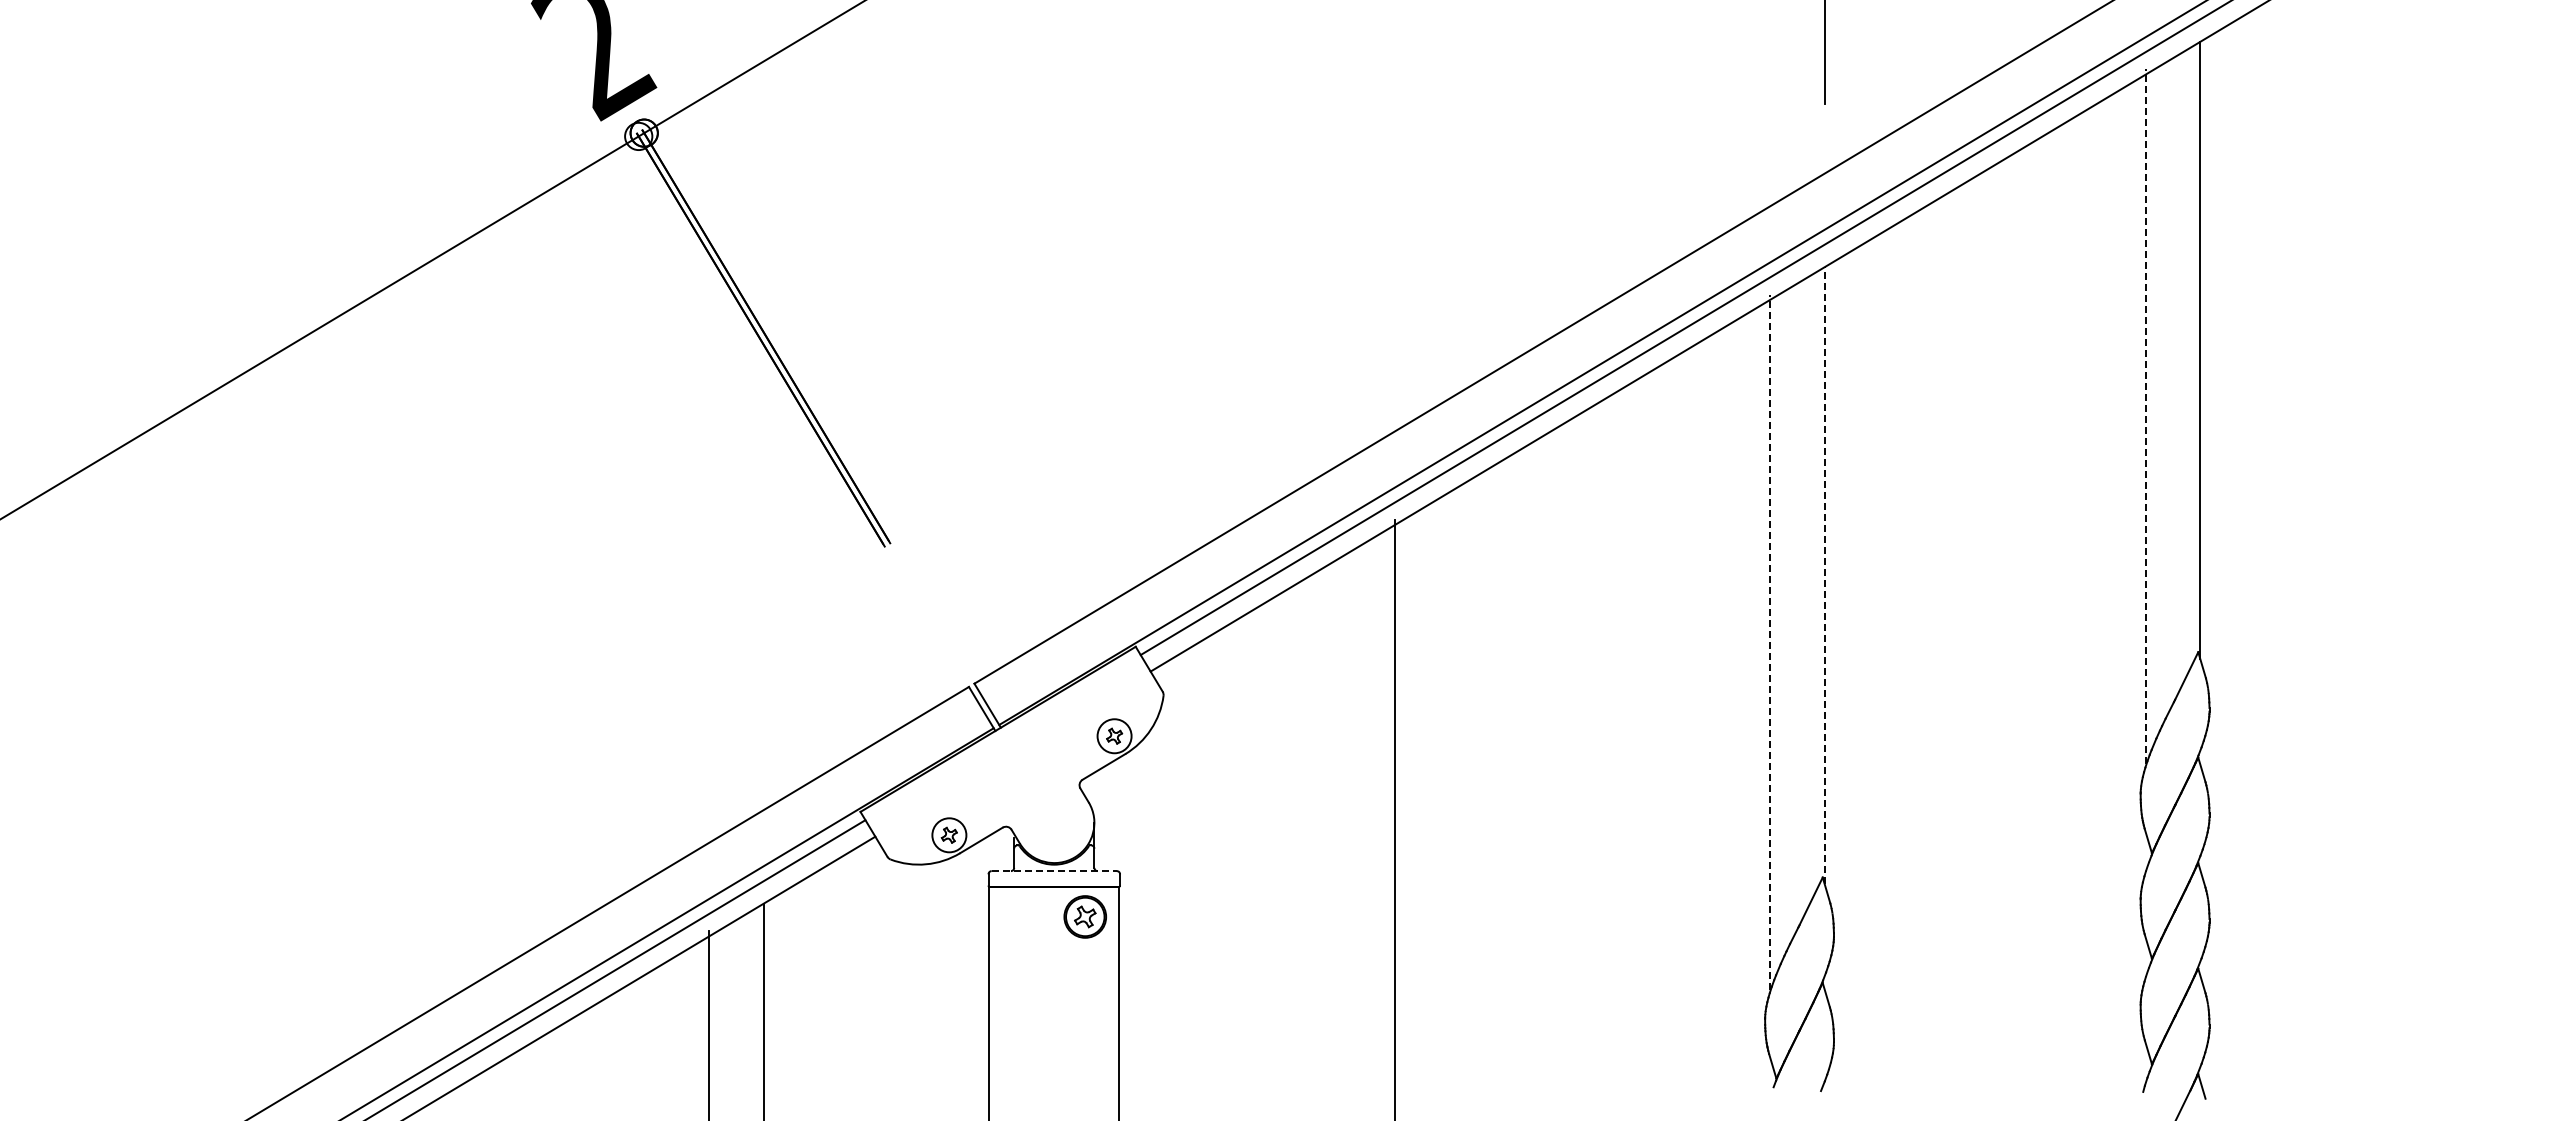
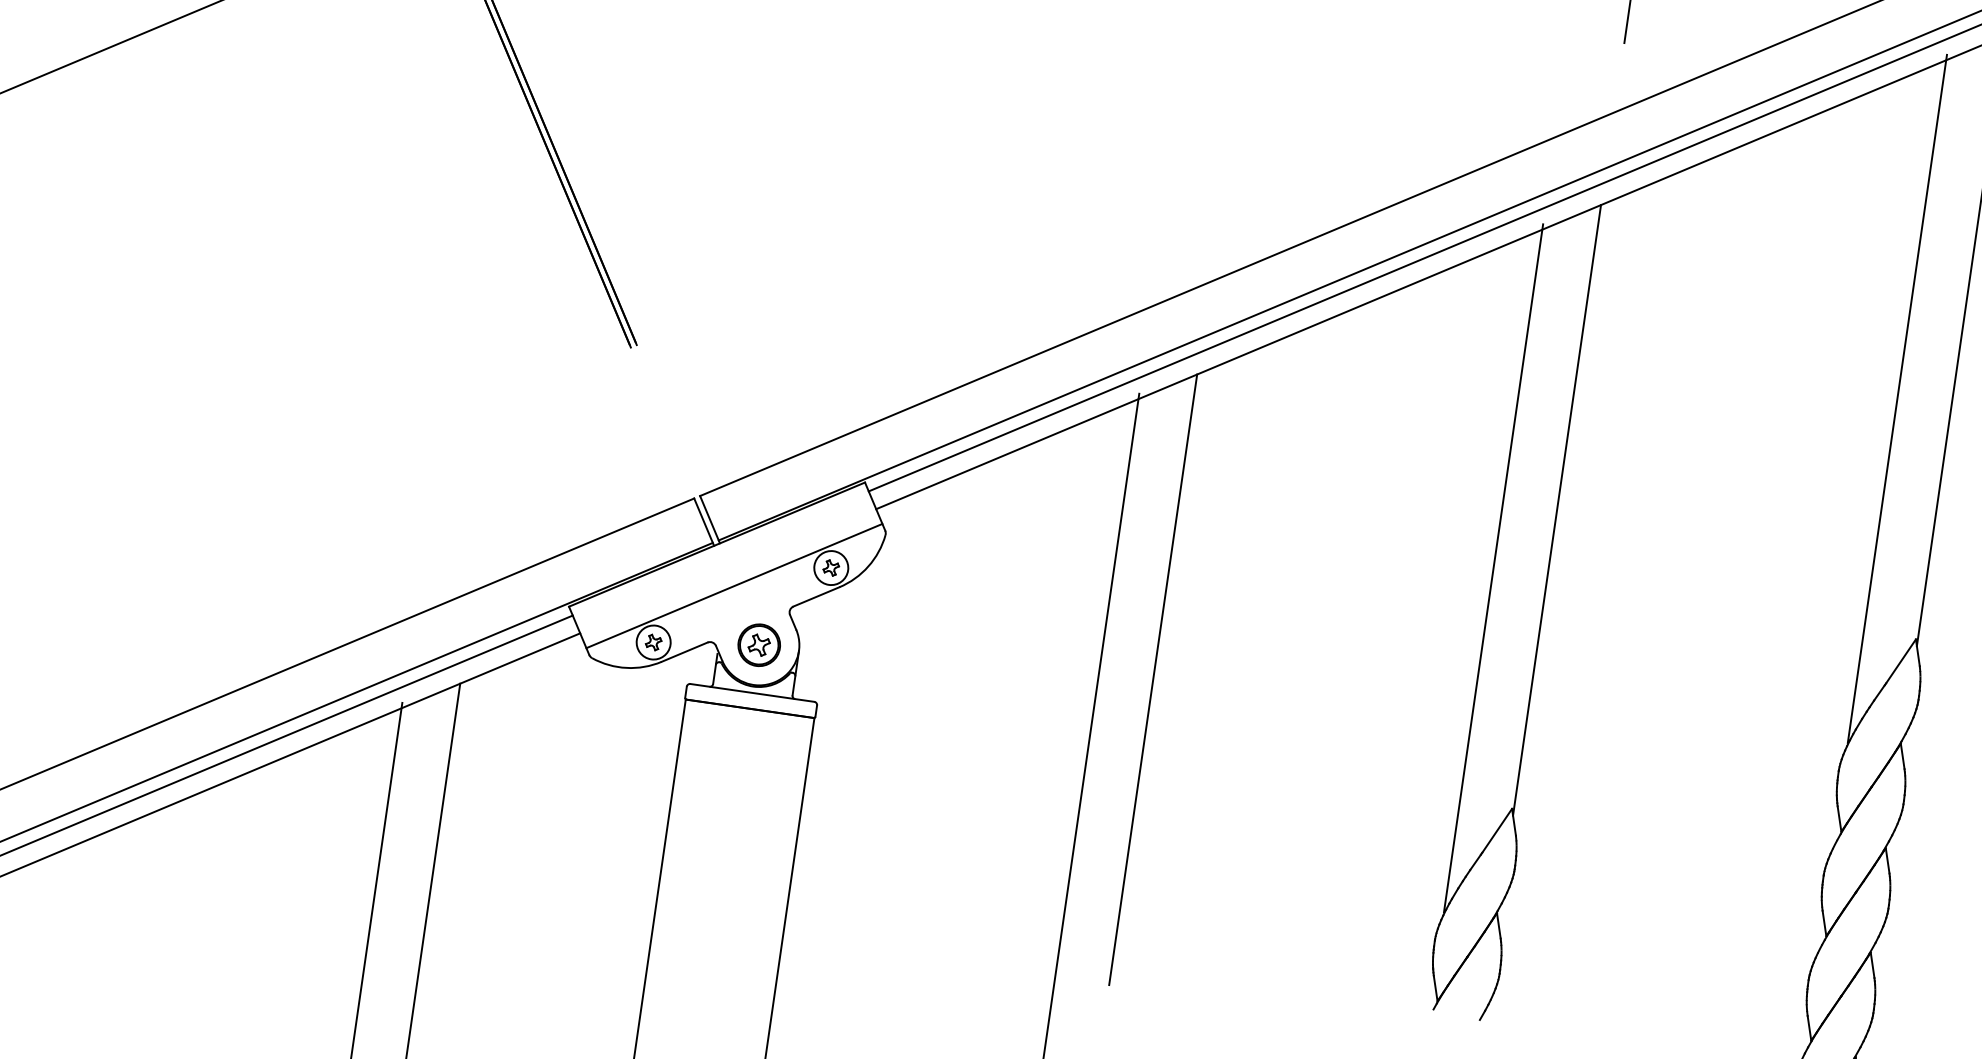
line: (2145, 416) -> (1897, 398), dashed -> solid
line: (1824, 575) -> (1556, 510), dashed -> solid
line: (1770, 642) -> (1493, 568), dashed -> solid
line: (1020, 767) -> (733, 585), added
line: (1449, 800) -> (1153, 679), added
line: (1054, 871) -> (752, 693), dashed -> solid
part: (1084, 916) -> (758, 644), moved

